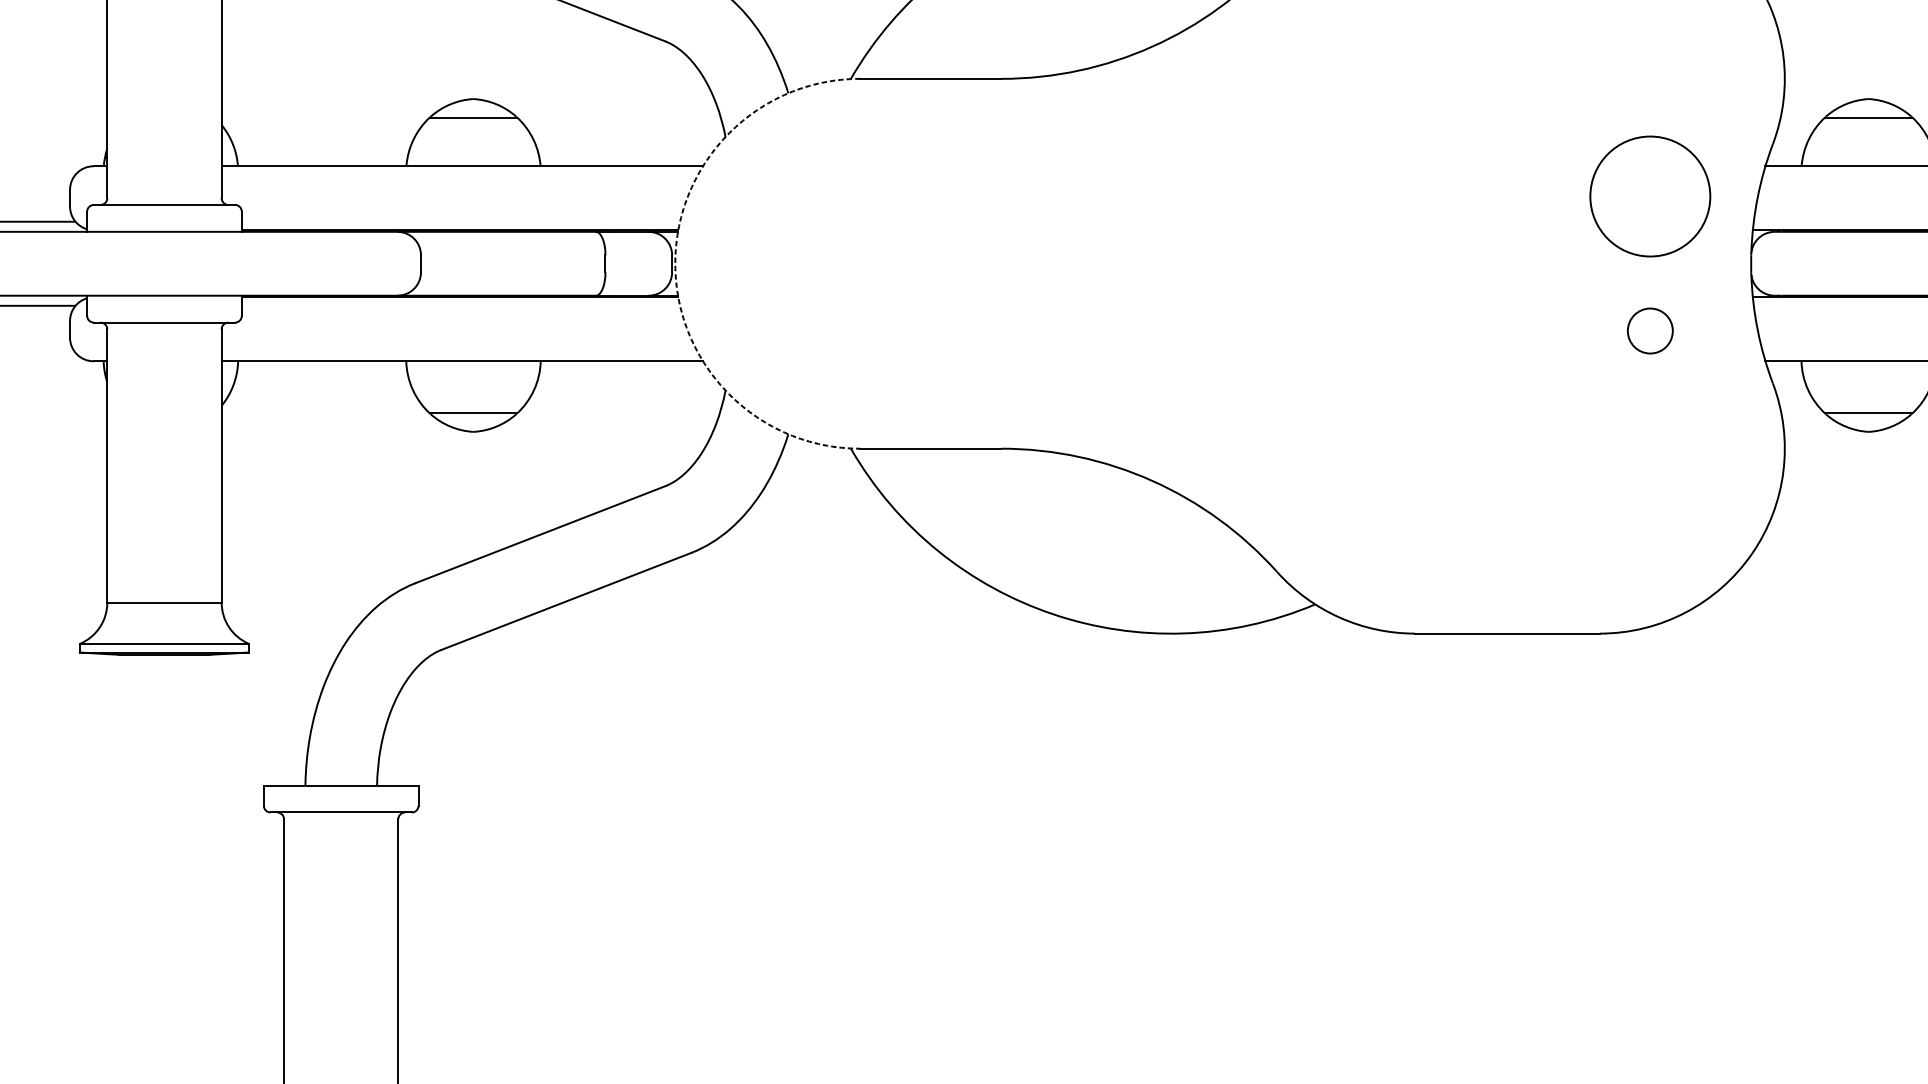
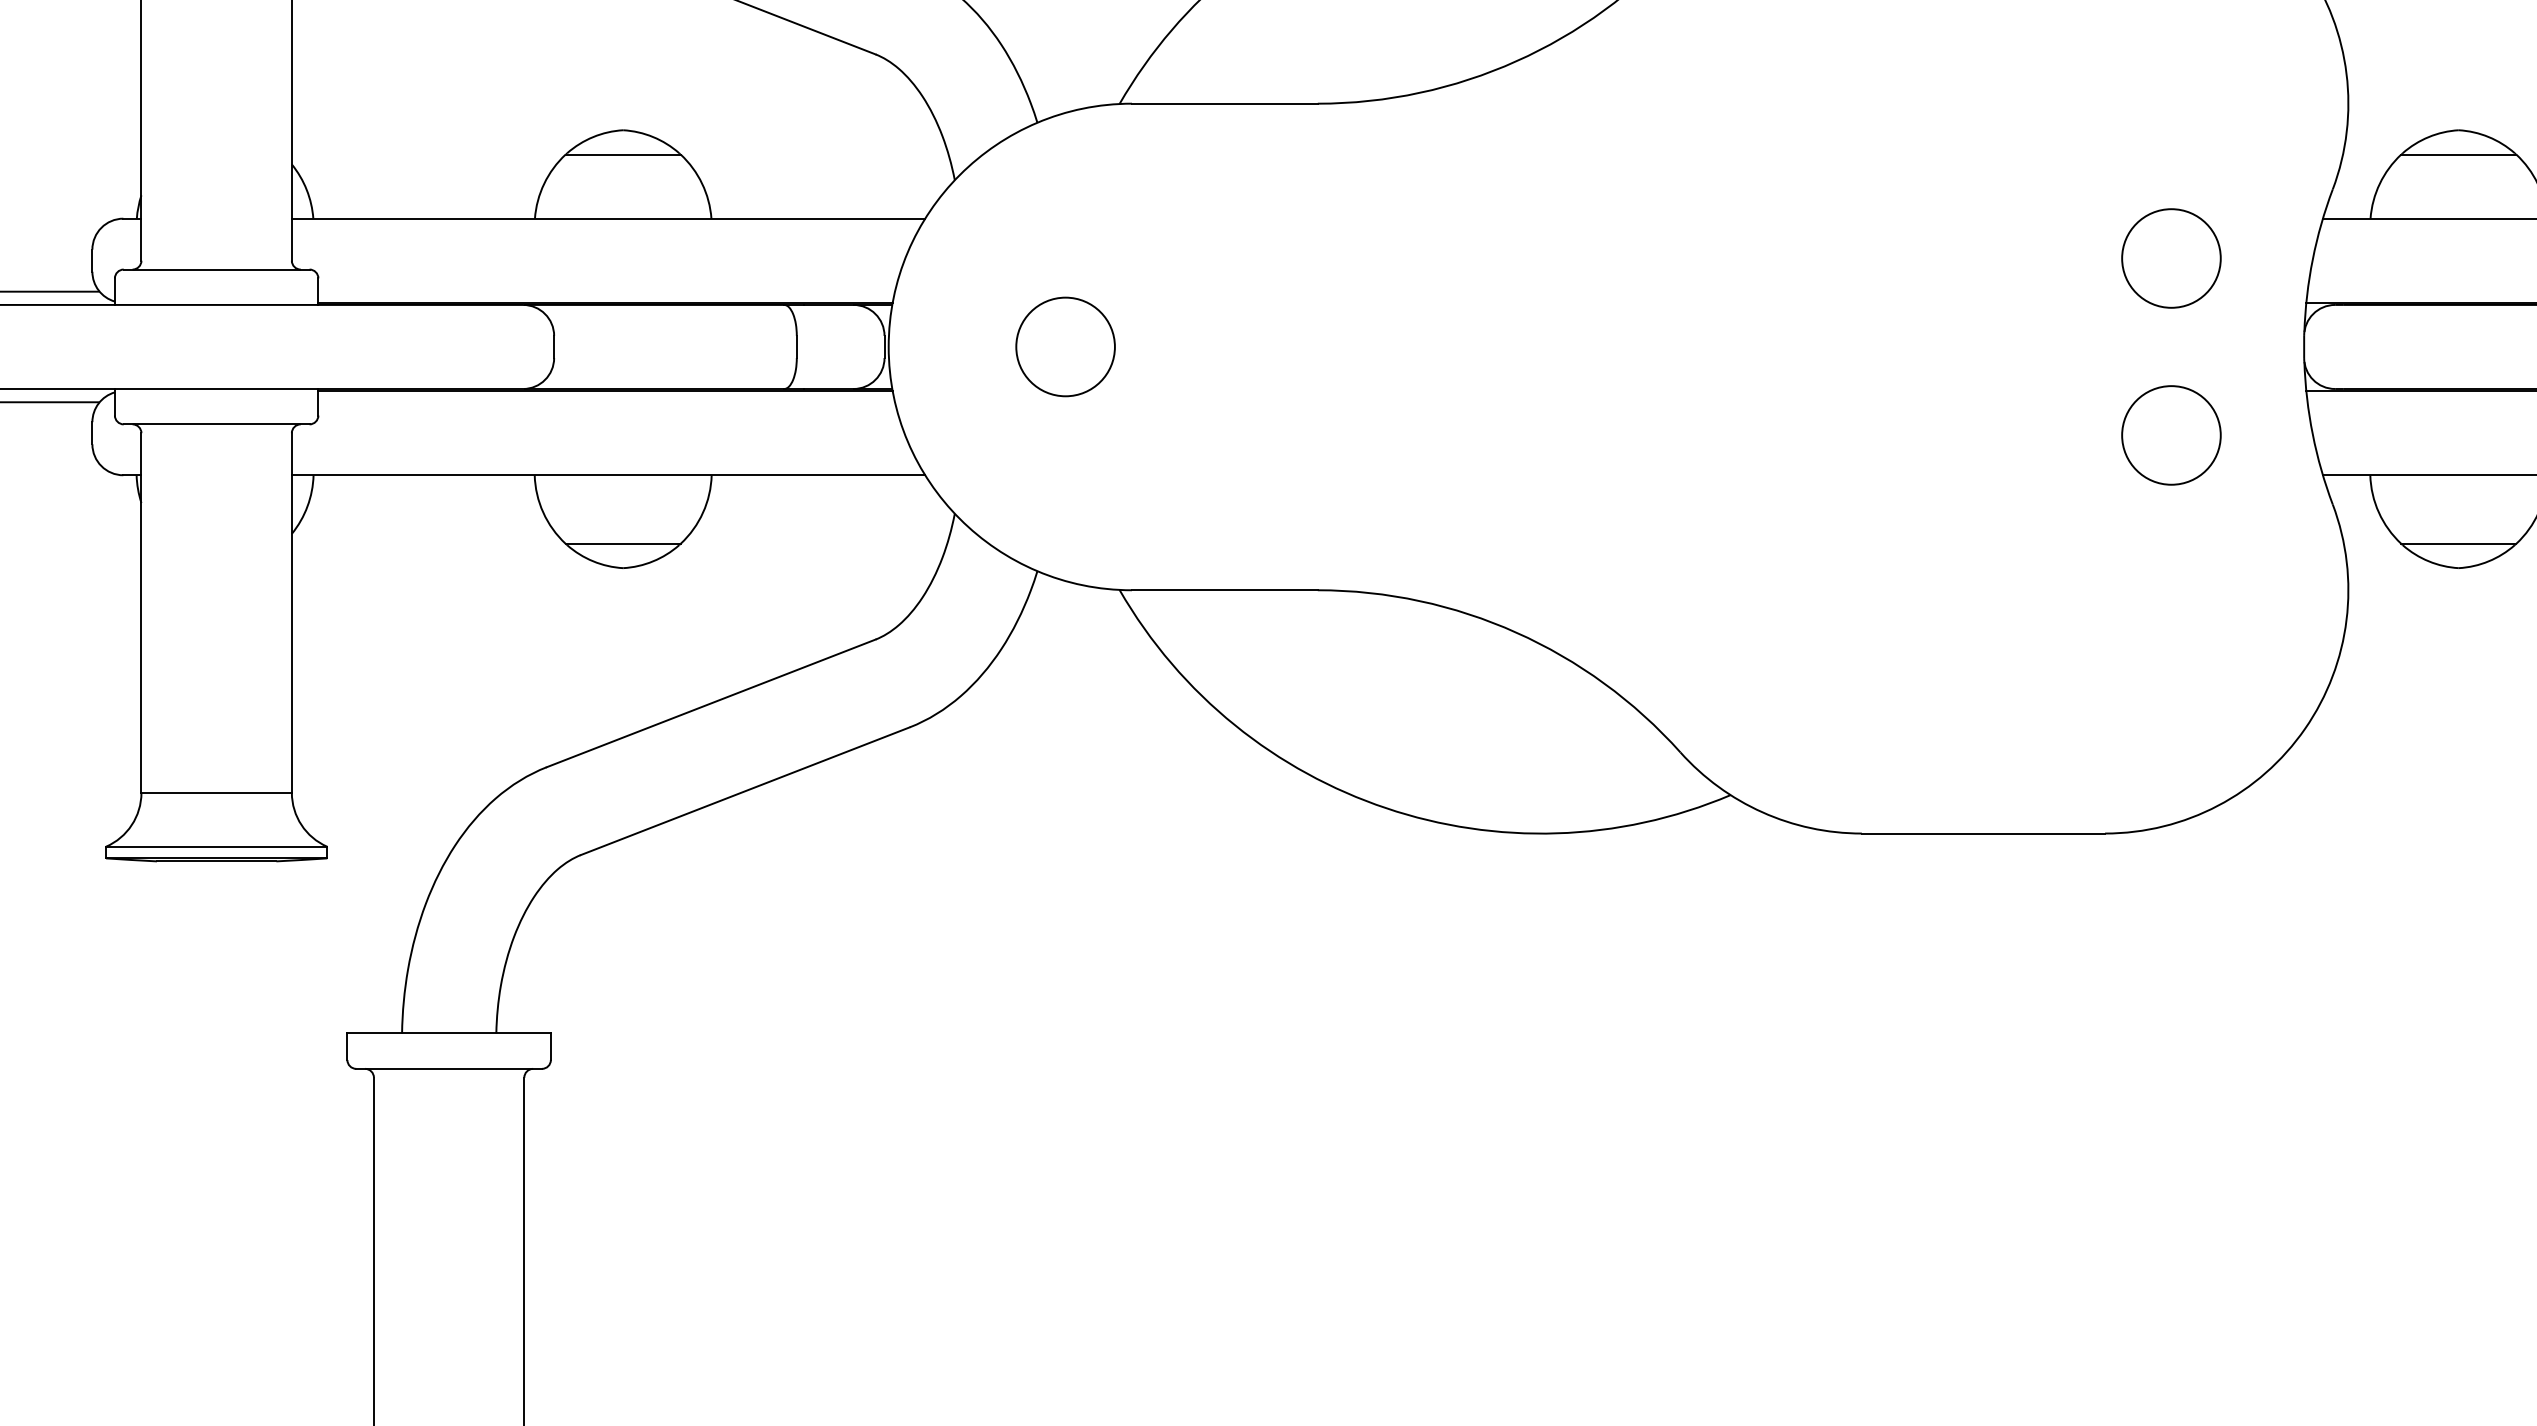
circle: (1650, 196) -> (2171, 258), size x0.62
arc: (675, 263) -> (888, 346), dashed -> solid
circle: (809, 263) -> (1065, 346), added
circle: (1650, 331) -> (2171, 435), size x1.67

